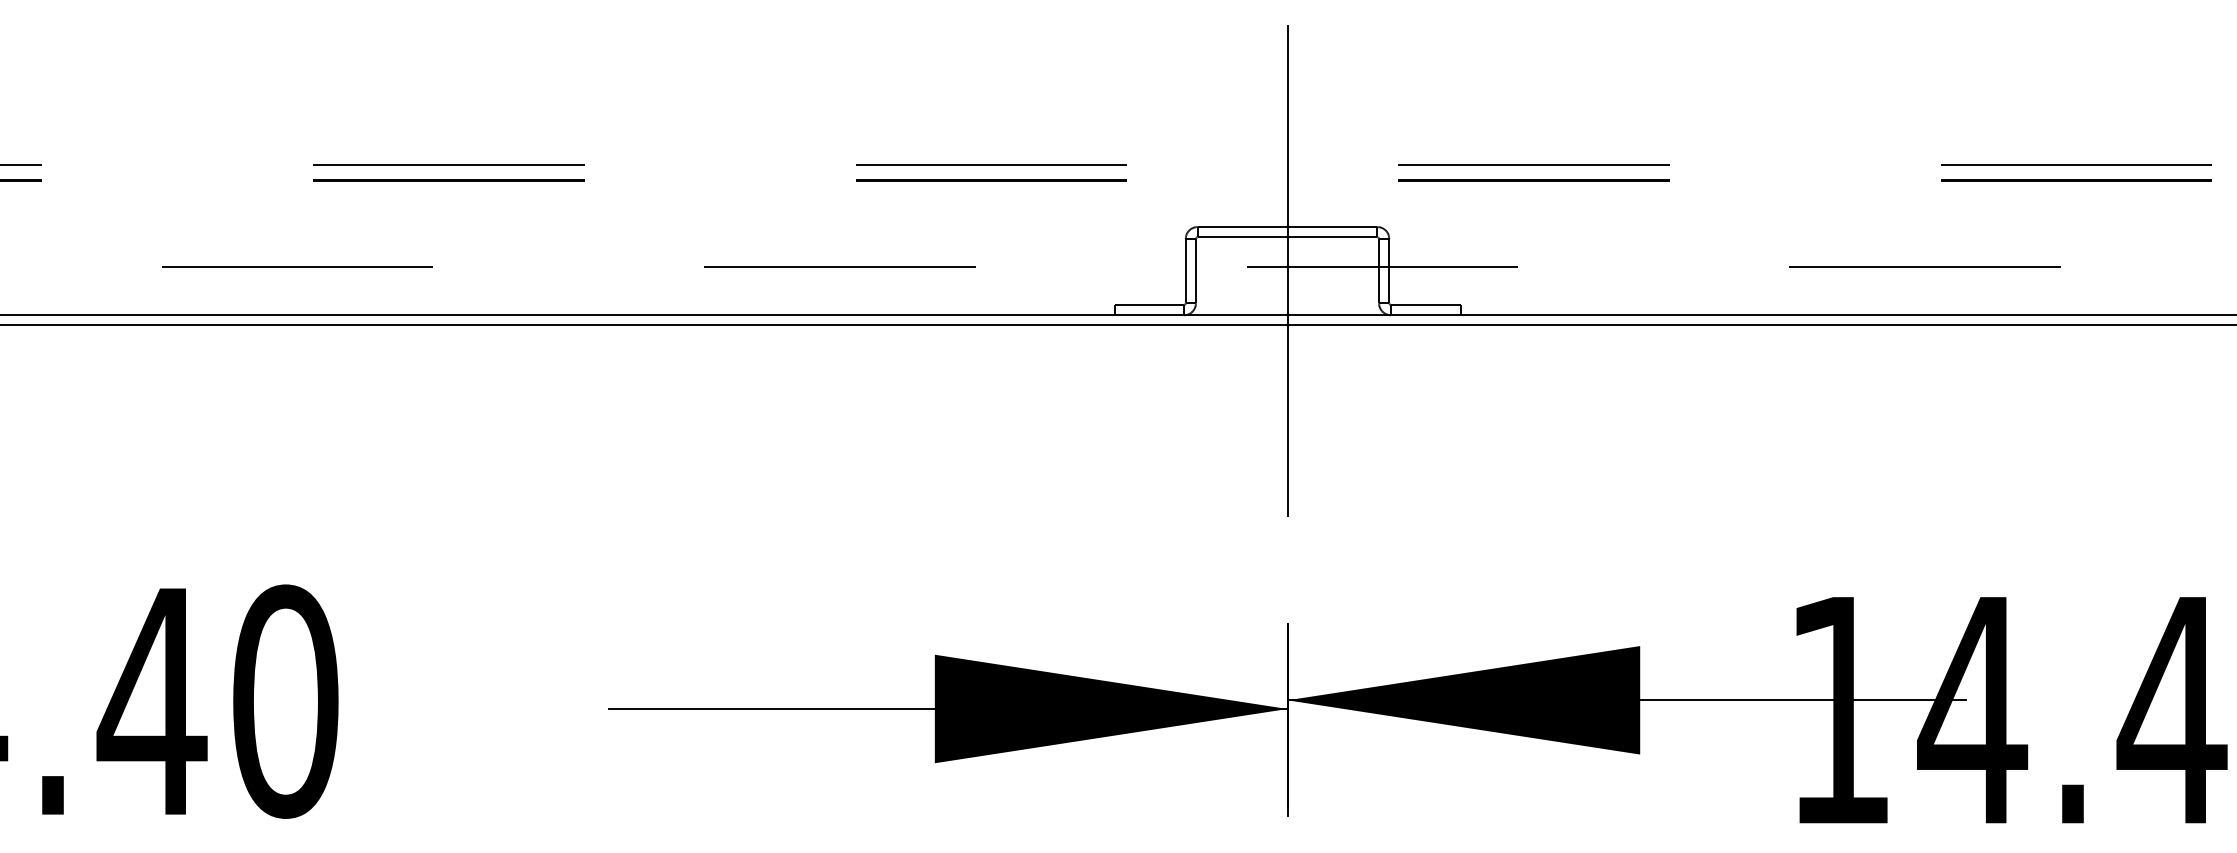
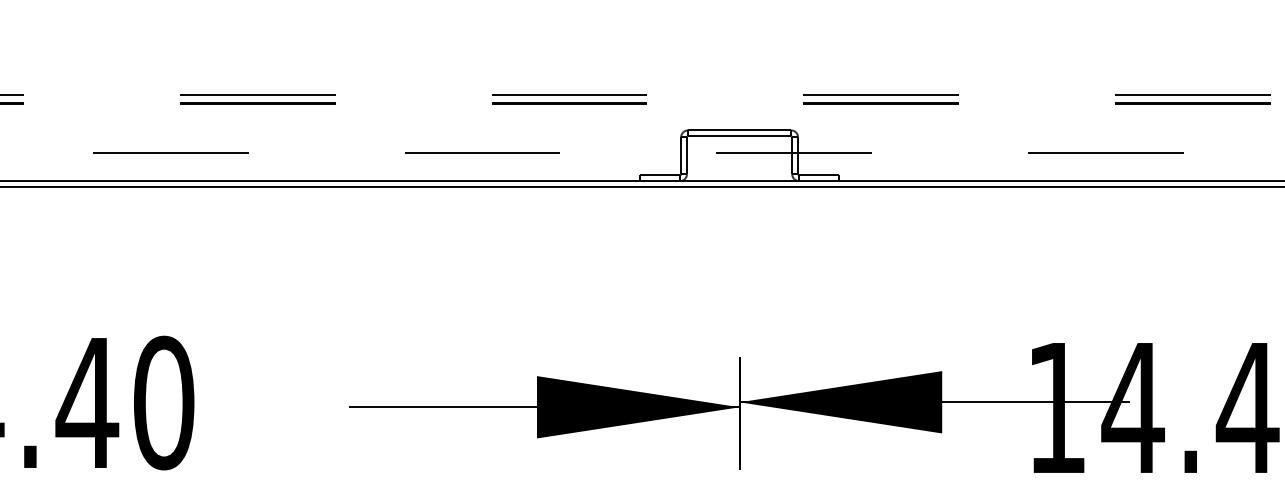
line: (1287, 270) -> (739, 155), removed

